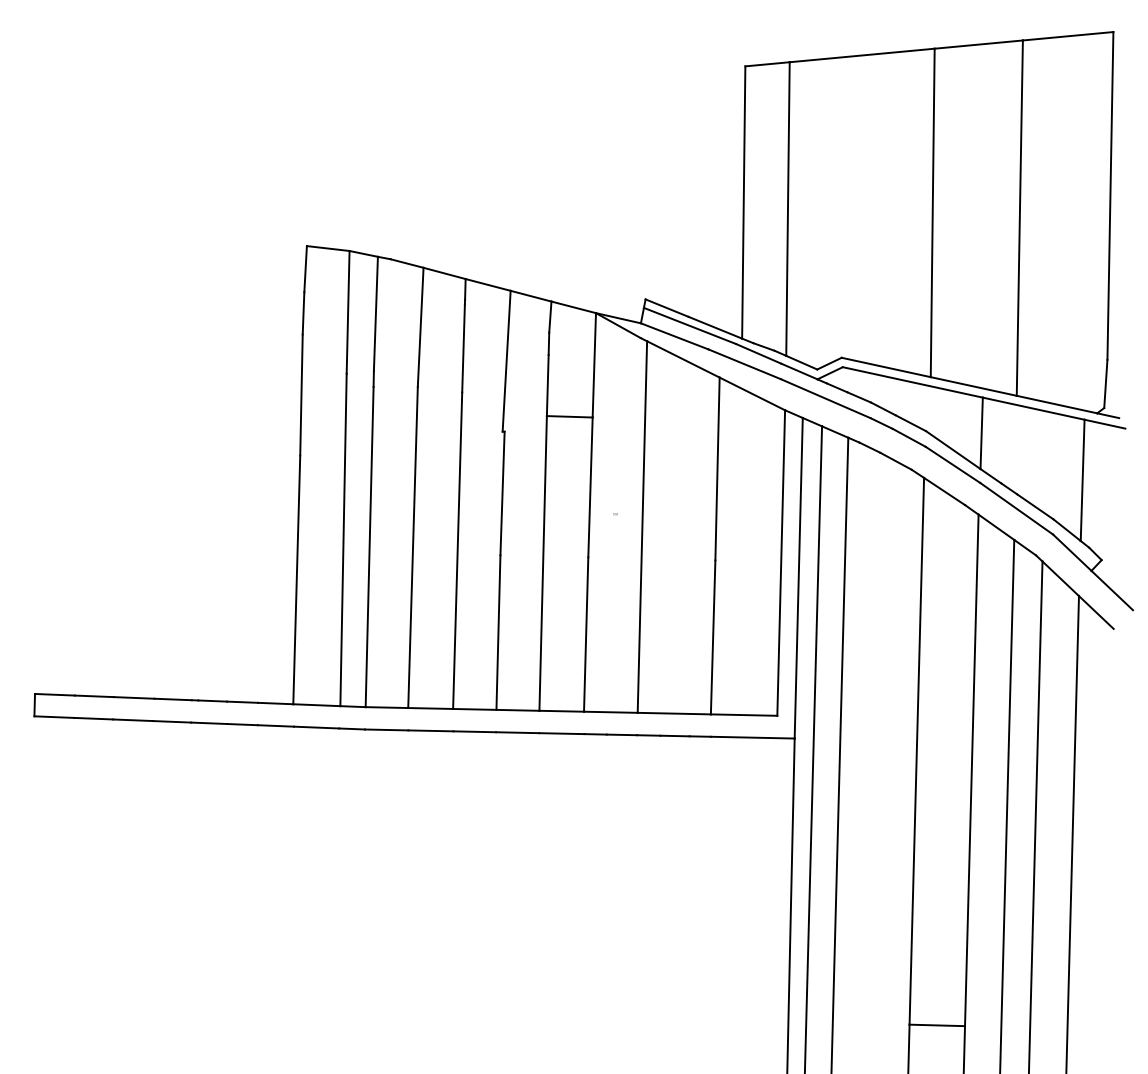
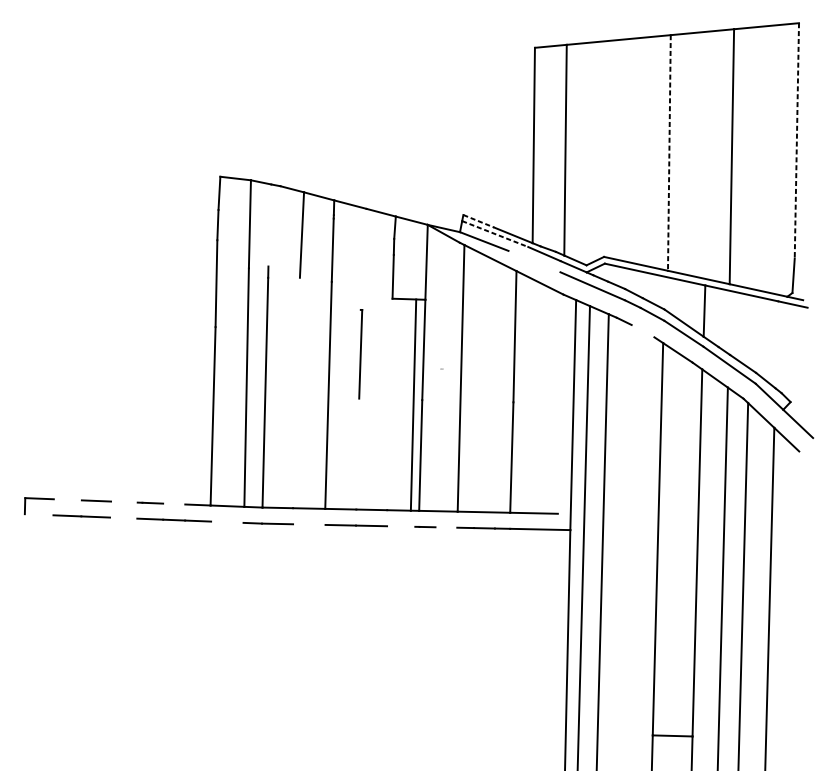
line: (1110, 195) -> (796, 140), solid -> dashed
line: (932, 213) -> (669, 153), solid -> dashed
line: (667, 308) -> (479, 221), solid -> dashed
line: (375, 313) -> (269, 225), removed
line: (690, 326) -> (495, 234), solid -> dashed
line: (506, 360) -> (363, 258), removed
line: (744, 364) -> (534, 261), removed
line: (895, 460) -> (642, 330), removed
line: (1082, 480) -> (776, 344), removed
line: (412, 547) -> (296, 393), removed
line: (781, 562) -> (560, 403), removed
line: (542, 563) -> (413, 405), moved
line: (498, 632) -> (357, 454), removed
line: (93, 696) -> (67, 499), removed
line: (172, 699) -> (123, 502), removed
line: (242, 701) -> (174, 503), removed
line: (54, 716) -> (39, 514), removed
line: (172, 721) -> (123, 517), removed
line: (316, 727) -> (227, 522), removed
line: (430, 730) -> (309, 524), removed
line: (558, 733) -> (400, 526), removed
line: (621, 734) -> (446, 527), removed

